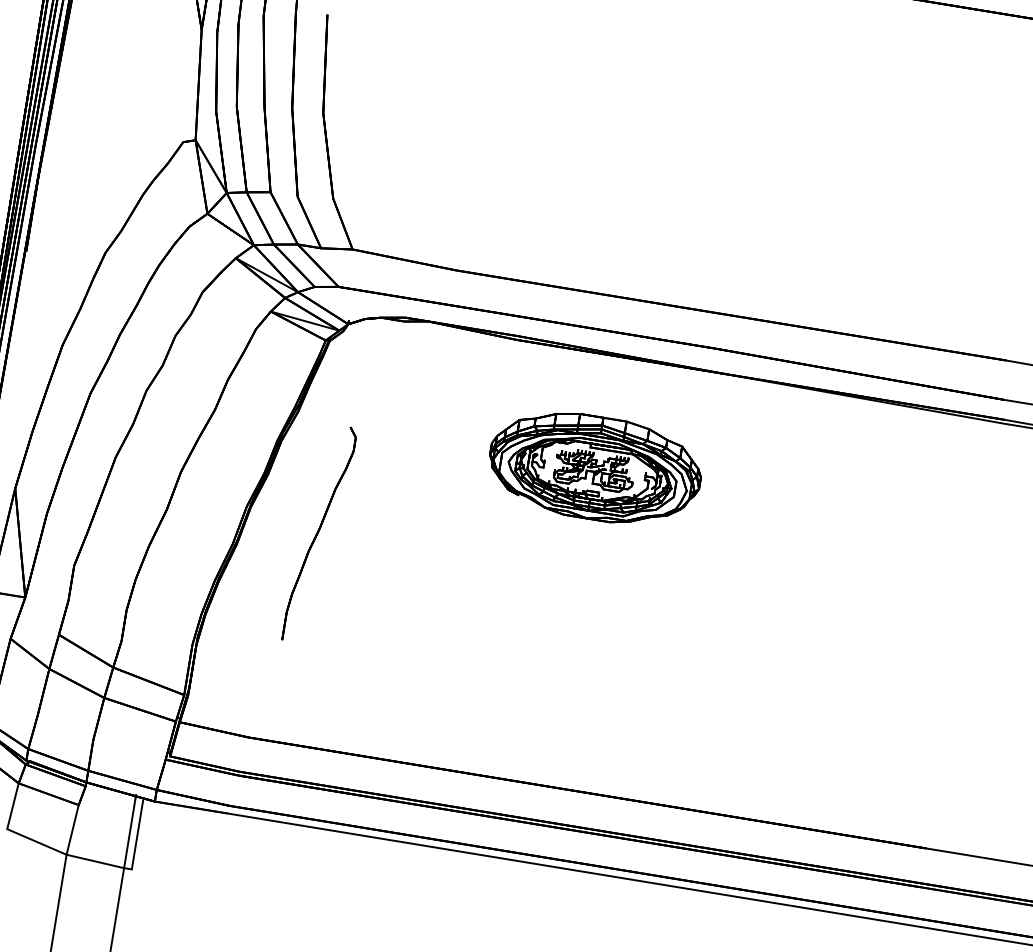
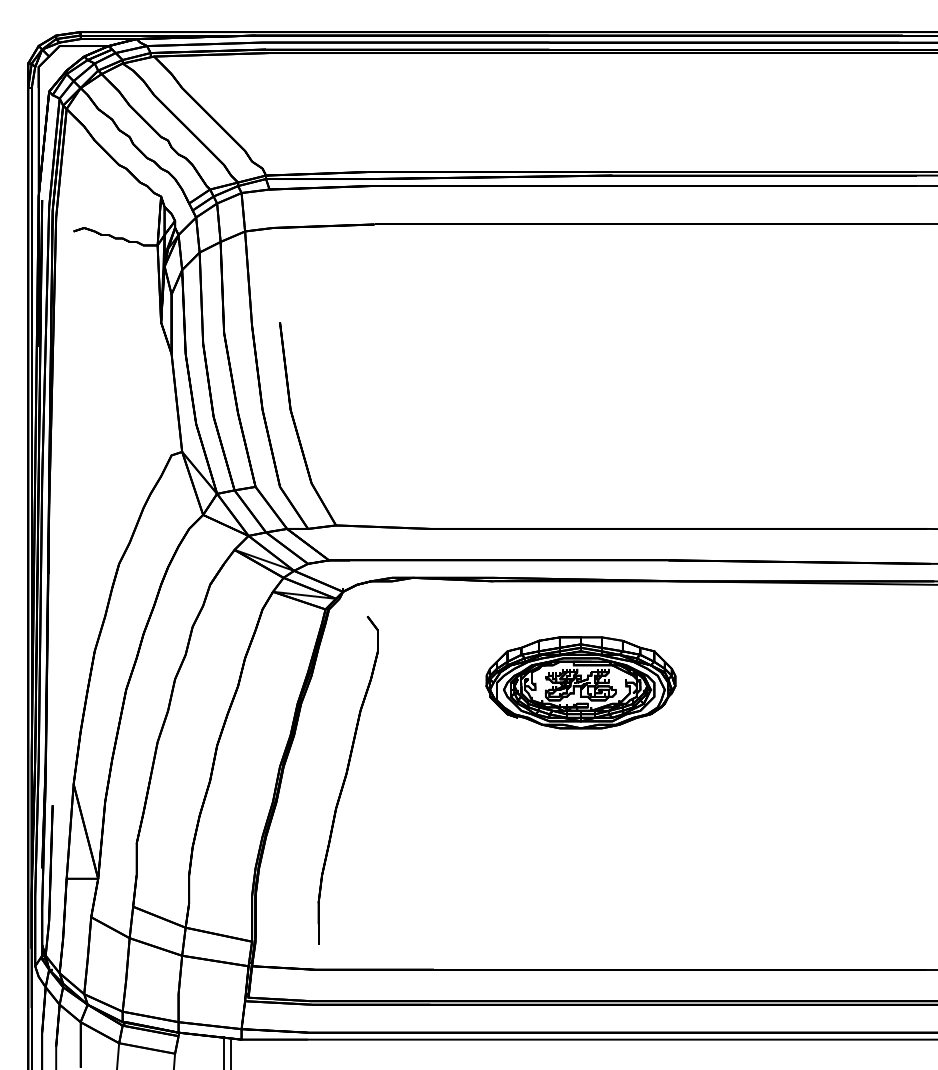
part: (319, 533) -> (347, 780), size x1.67

